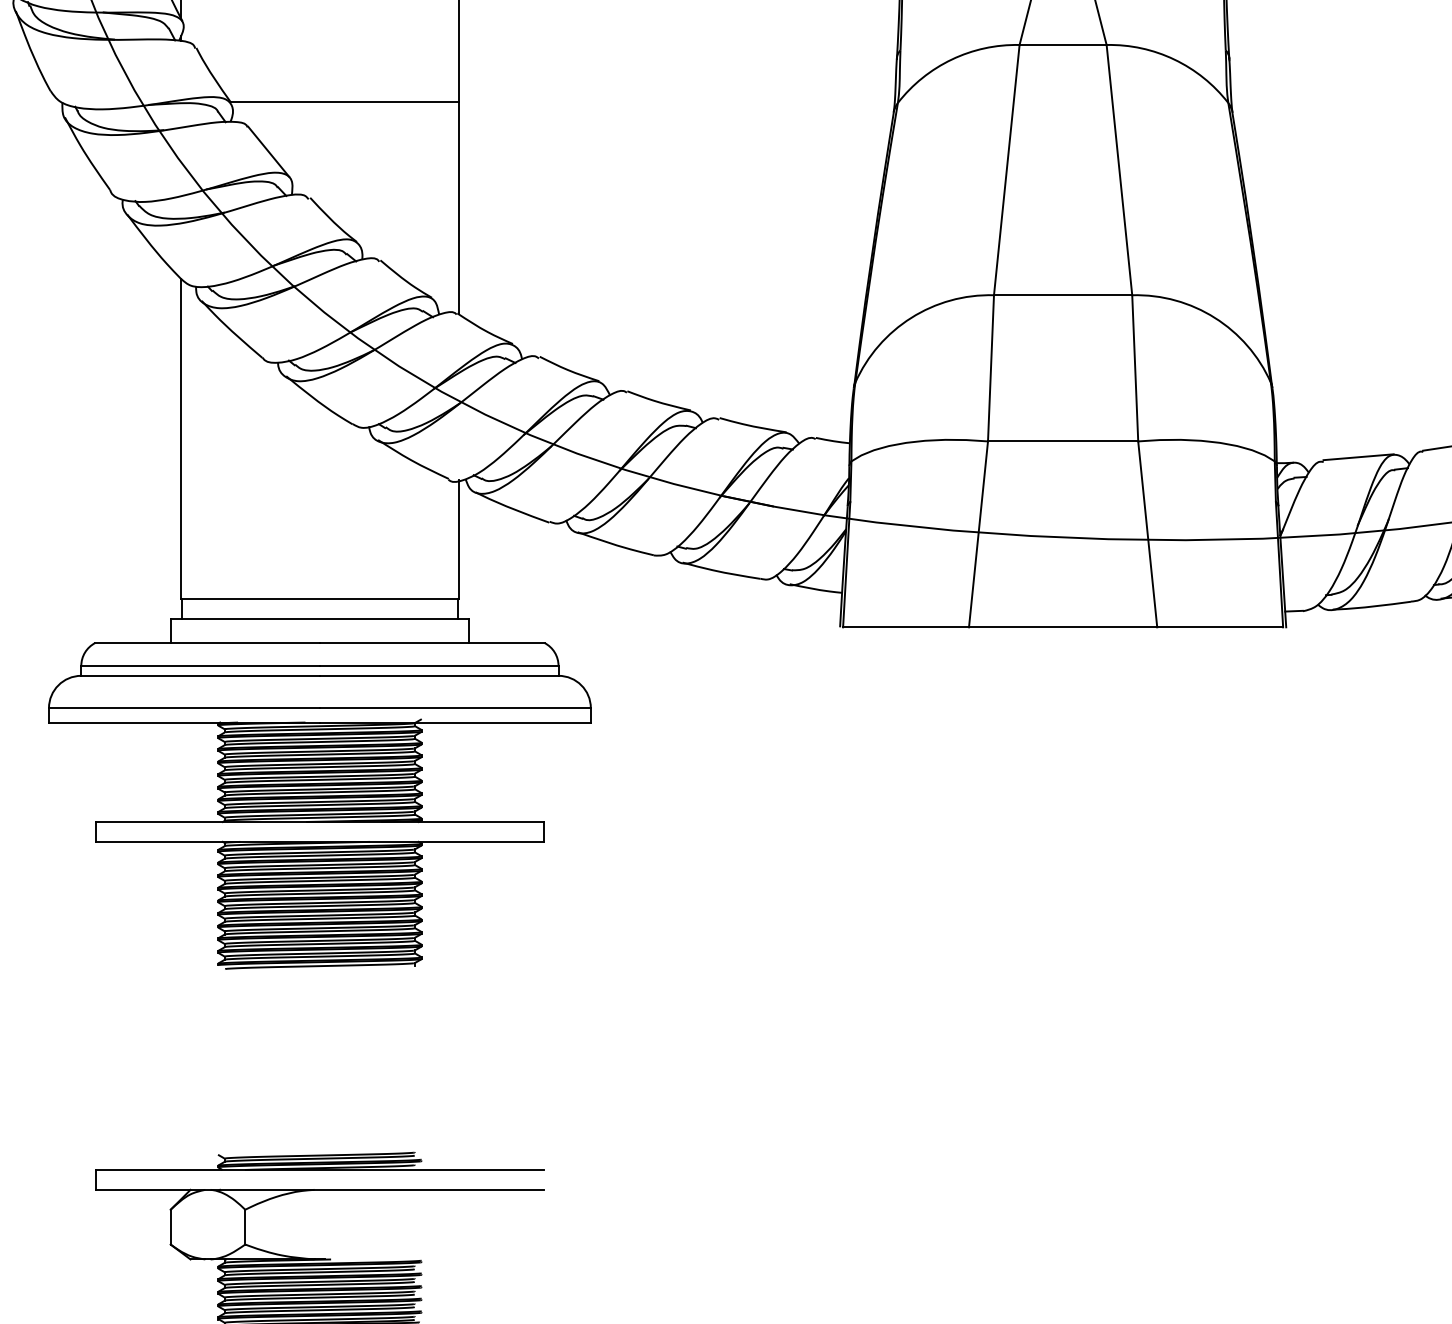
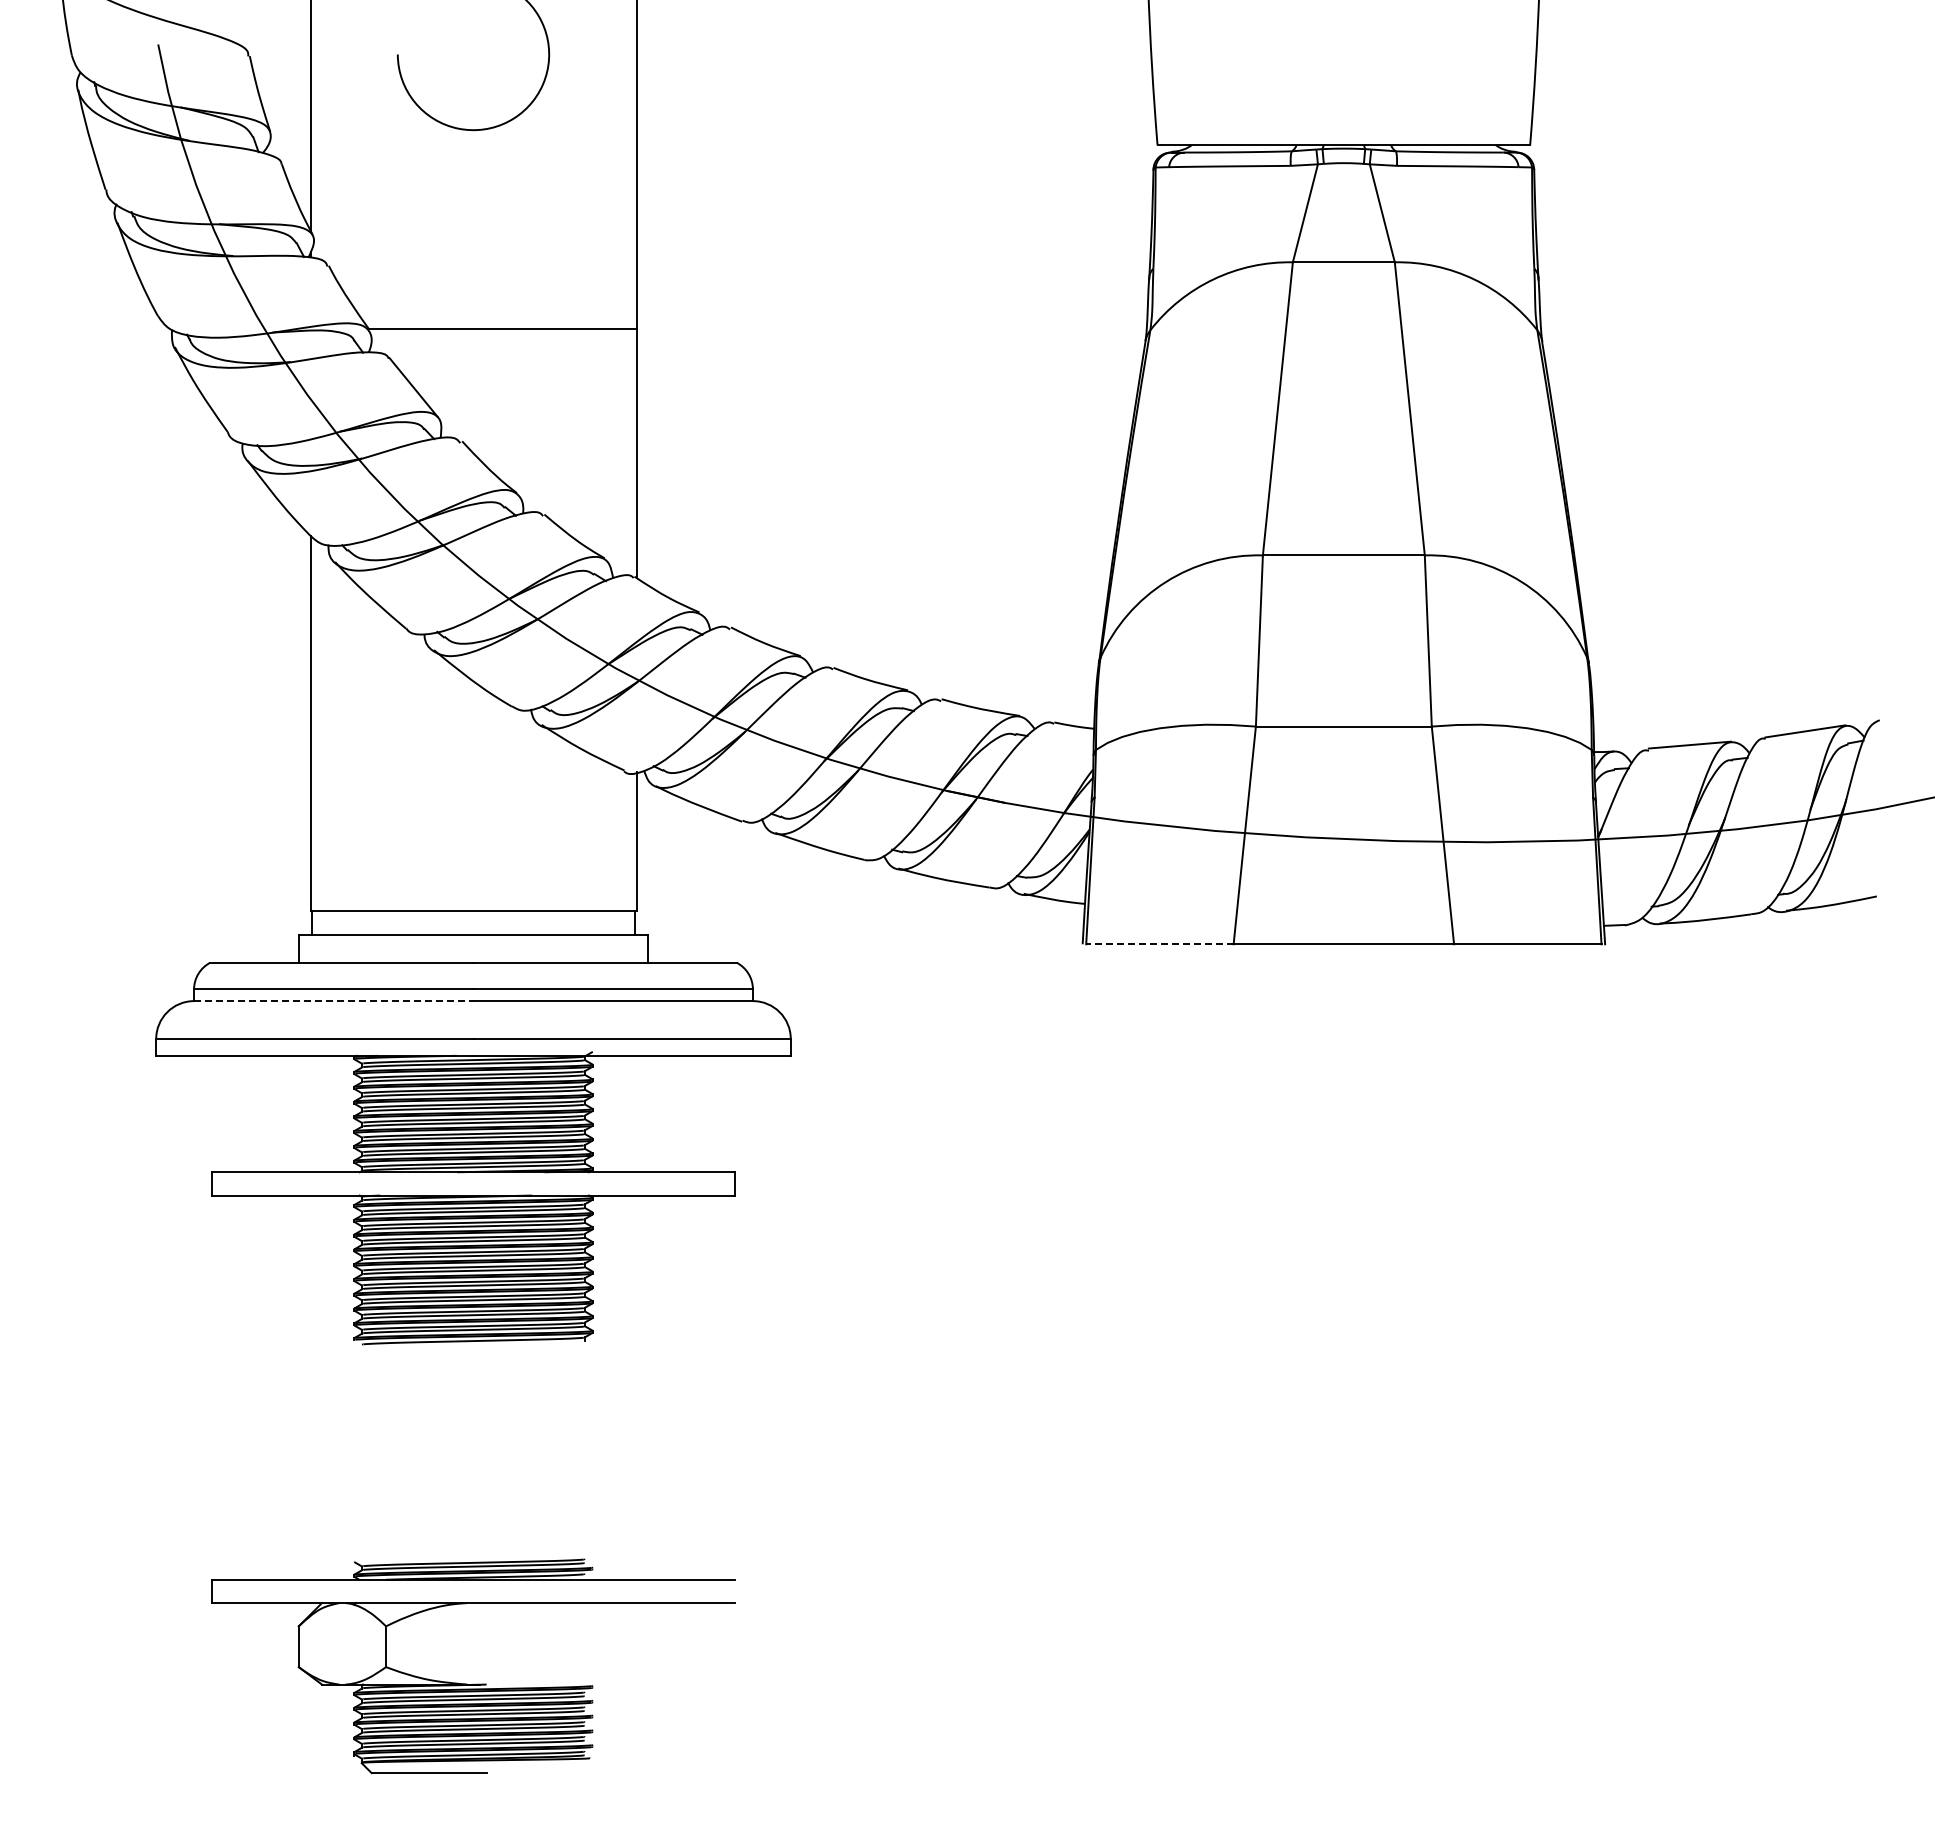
line: (905, 627) -> (1159, 944), solid -> dashed
line: (200, 676) -> (333, 1001), solid -> dashed

